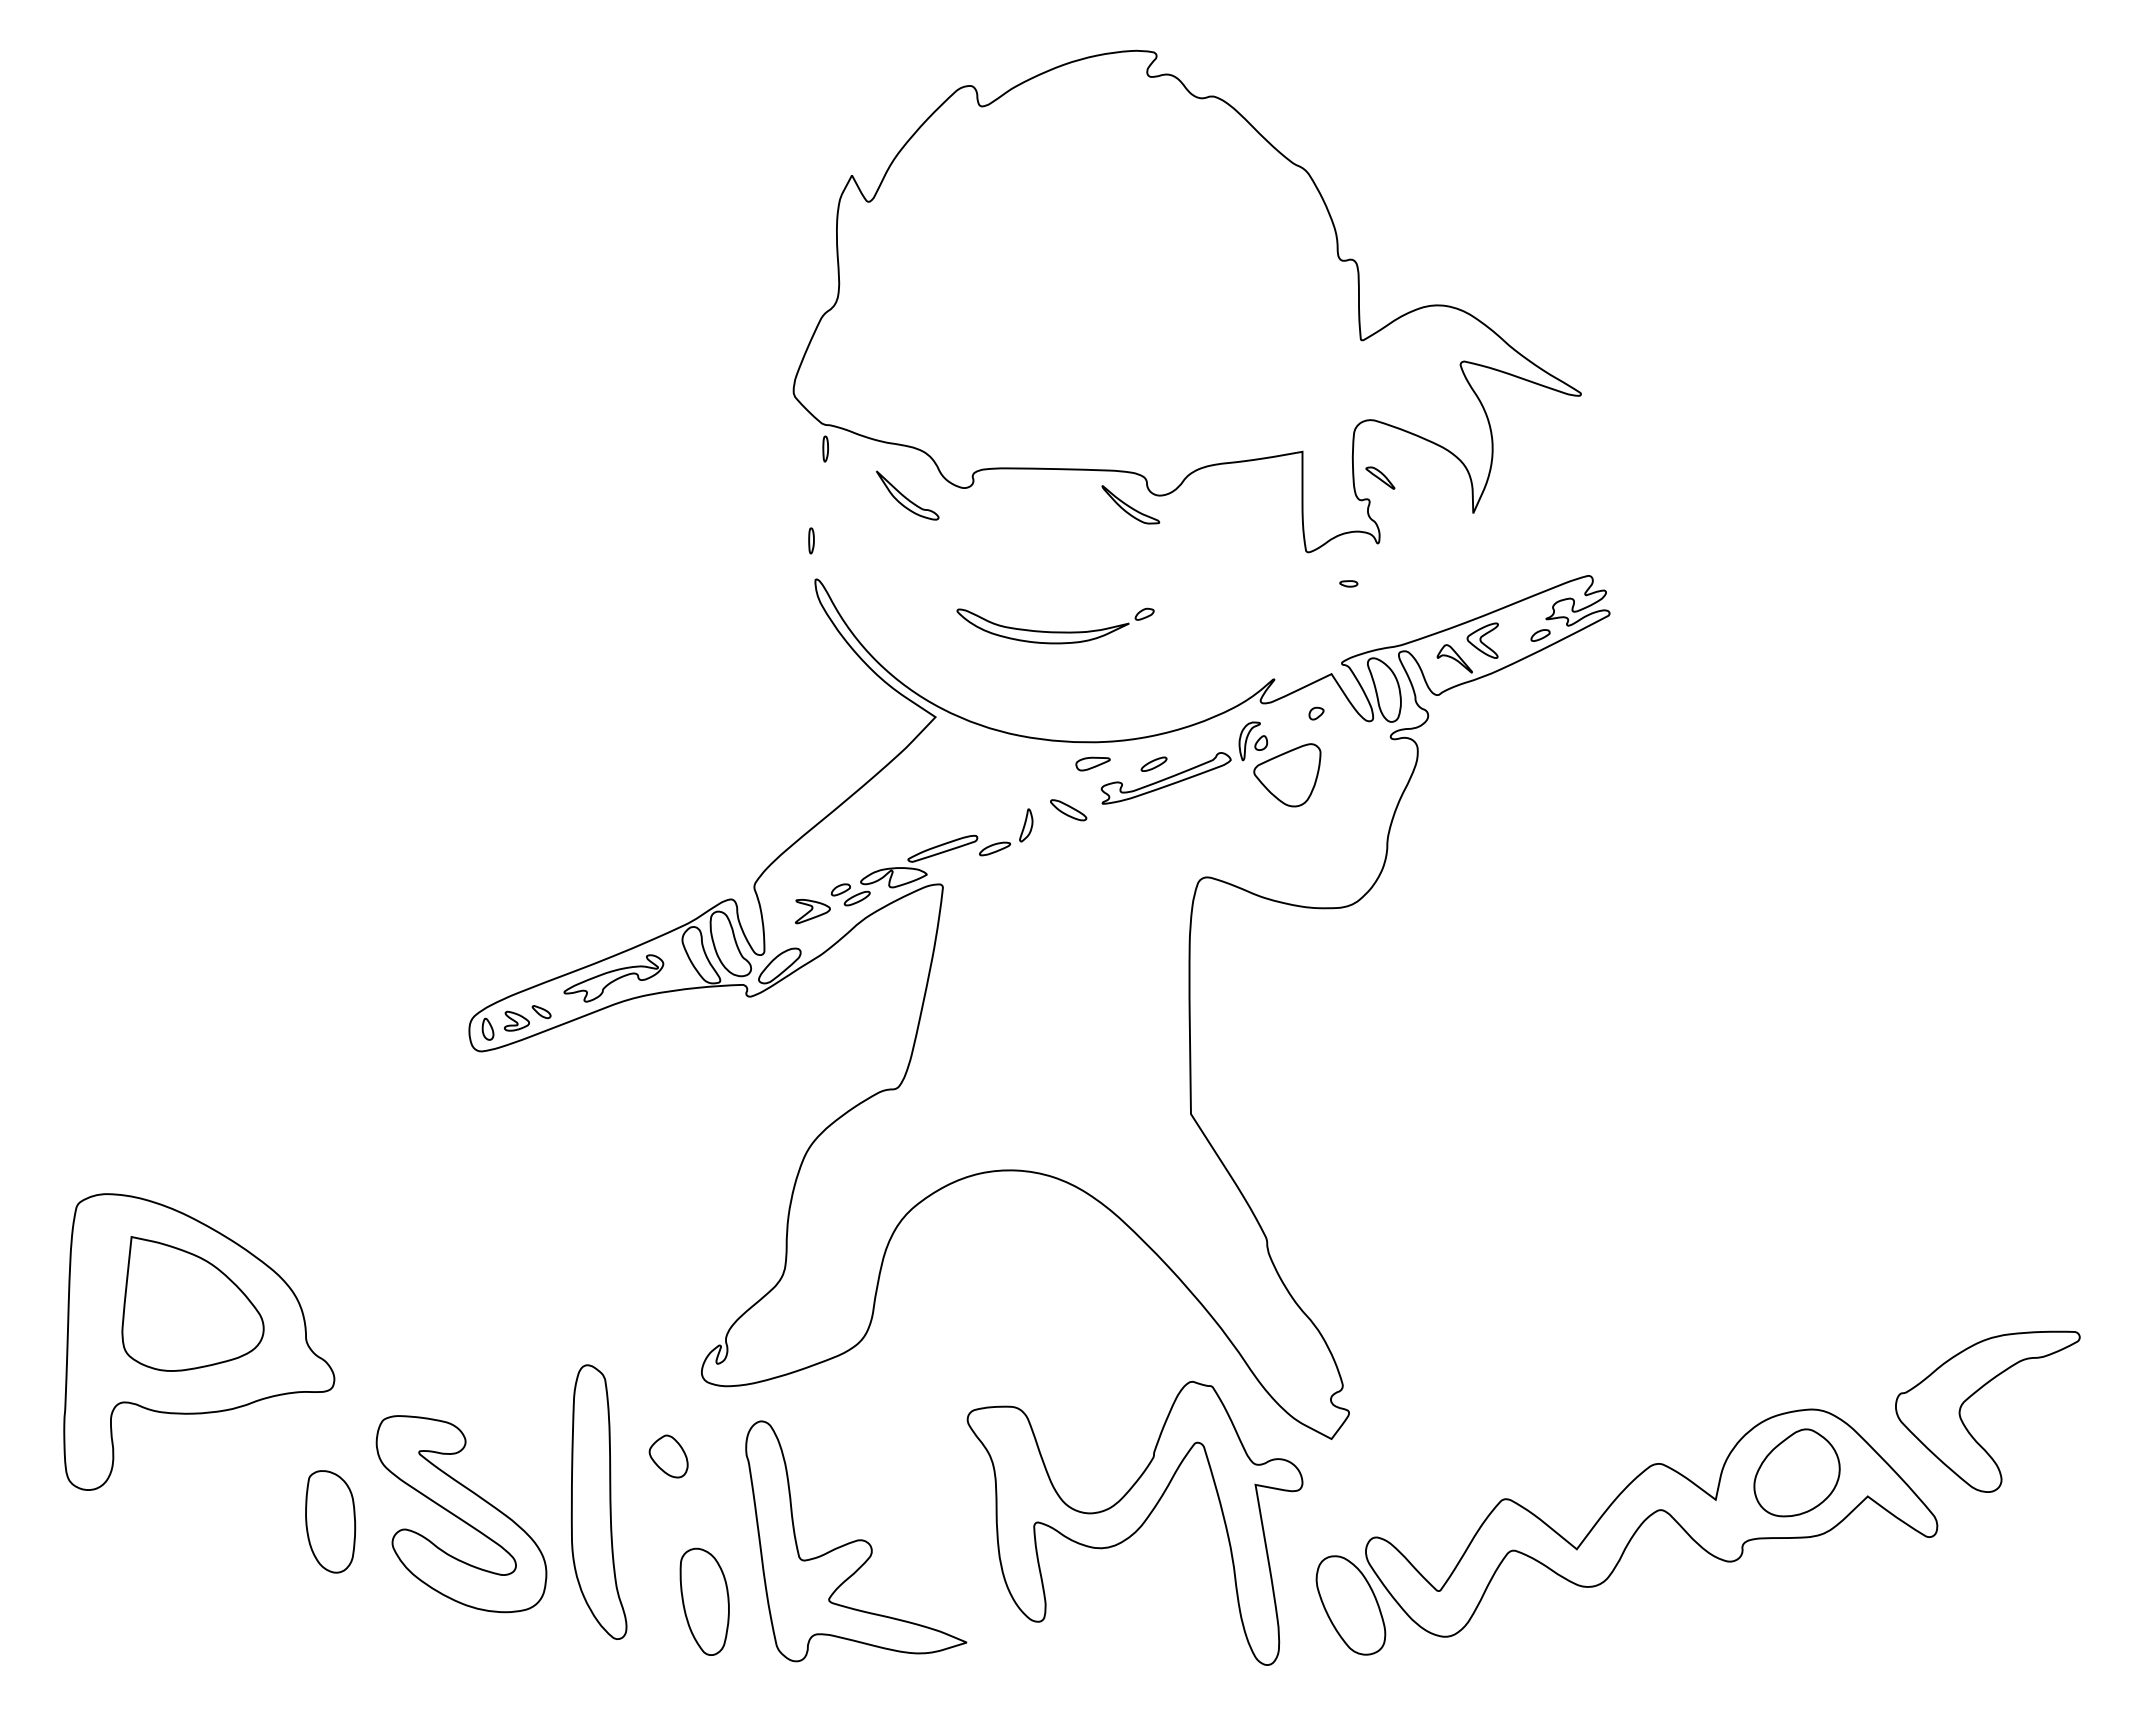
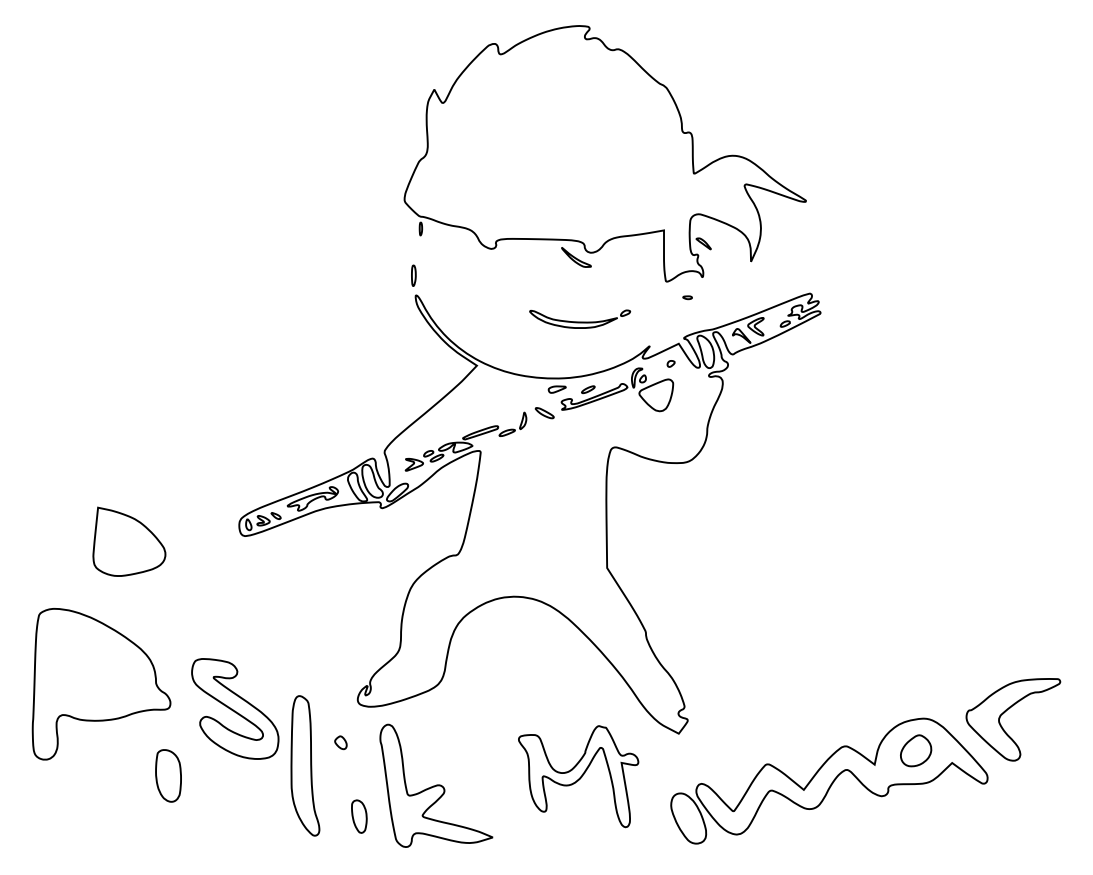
part: (907, 495) -> (462, 252), removed
part: (811, 540) -> (413, 275), size x1.6
part: (1056, 624) -> (580, 318), moved
part: (193, 1303) -> (129, 541), moved
part: (667, 1456) -> (340, 742), size x0.6
part: (1795, 1471) -> (915, 750), size x0.7
part: (461, 1513) -> (235, 708), moved
part: (1134, 1522) -> (578, 776), size x0.7
part: (705, 1601) -> (359, 816), size x0.6

